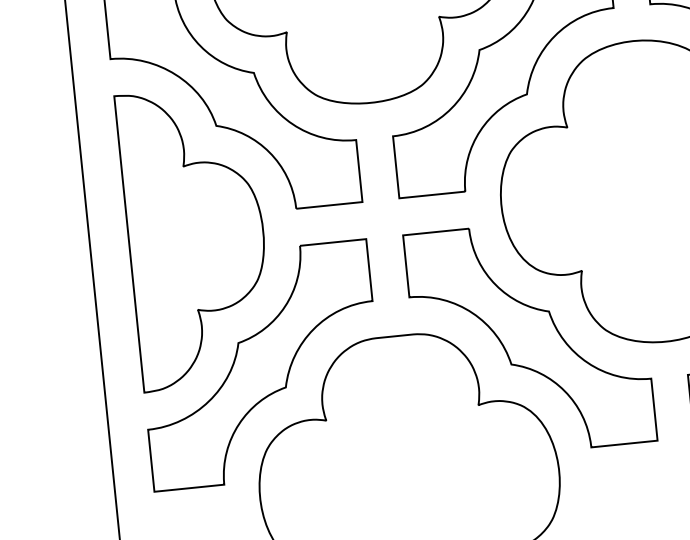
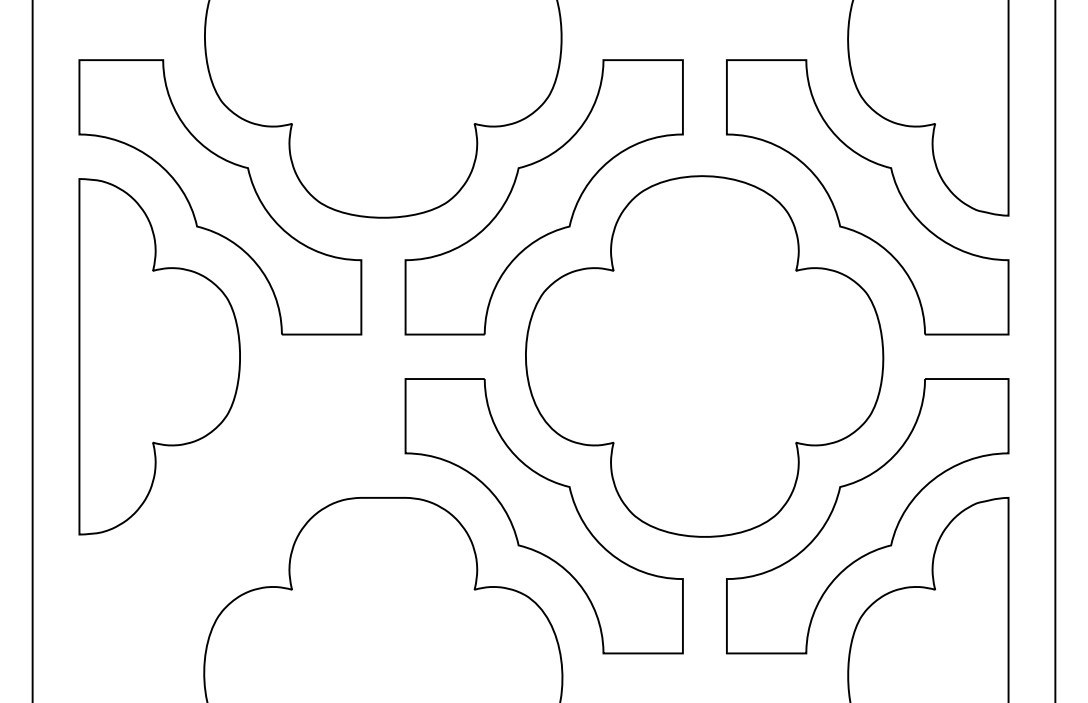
part: (260, 365) -> (220, 516), removed

